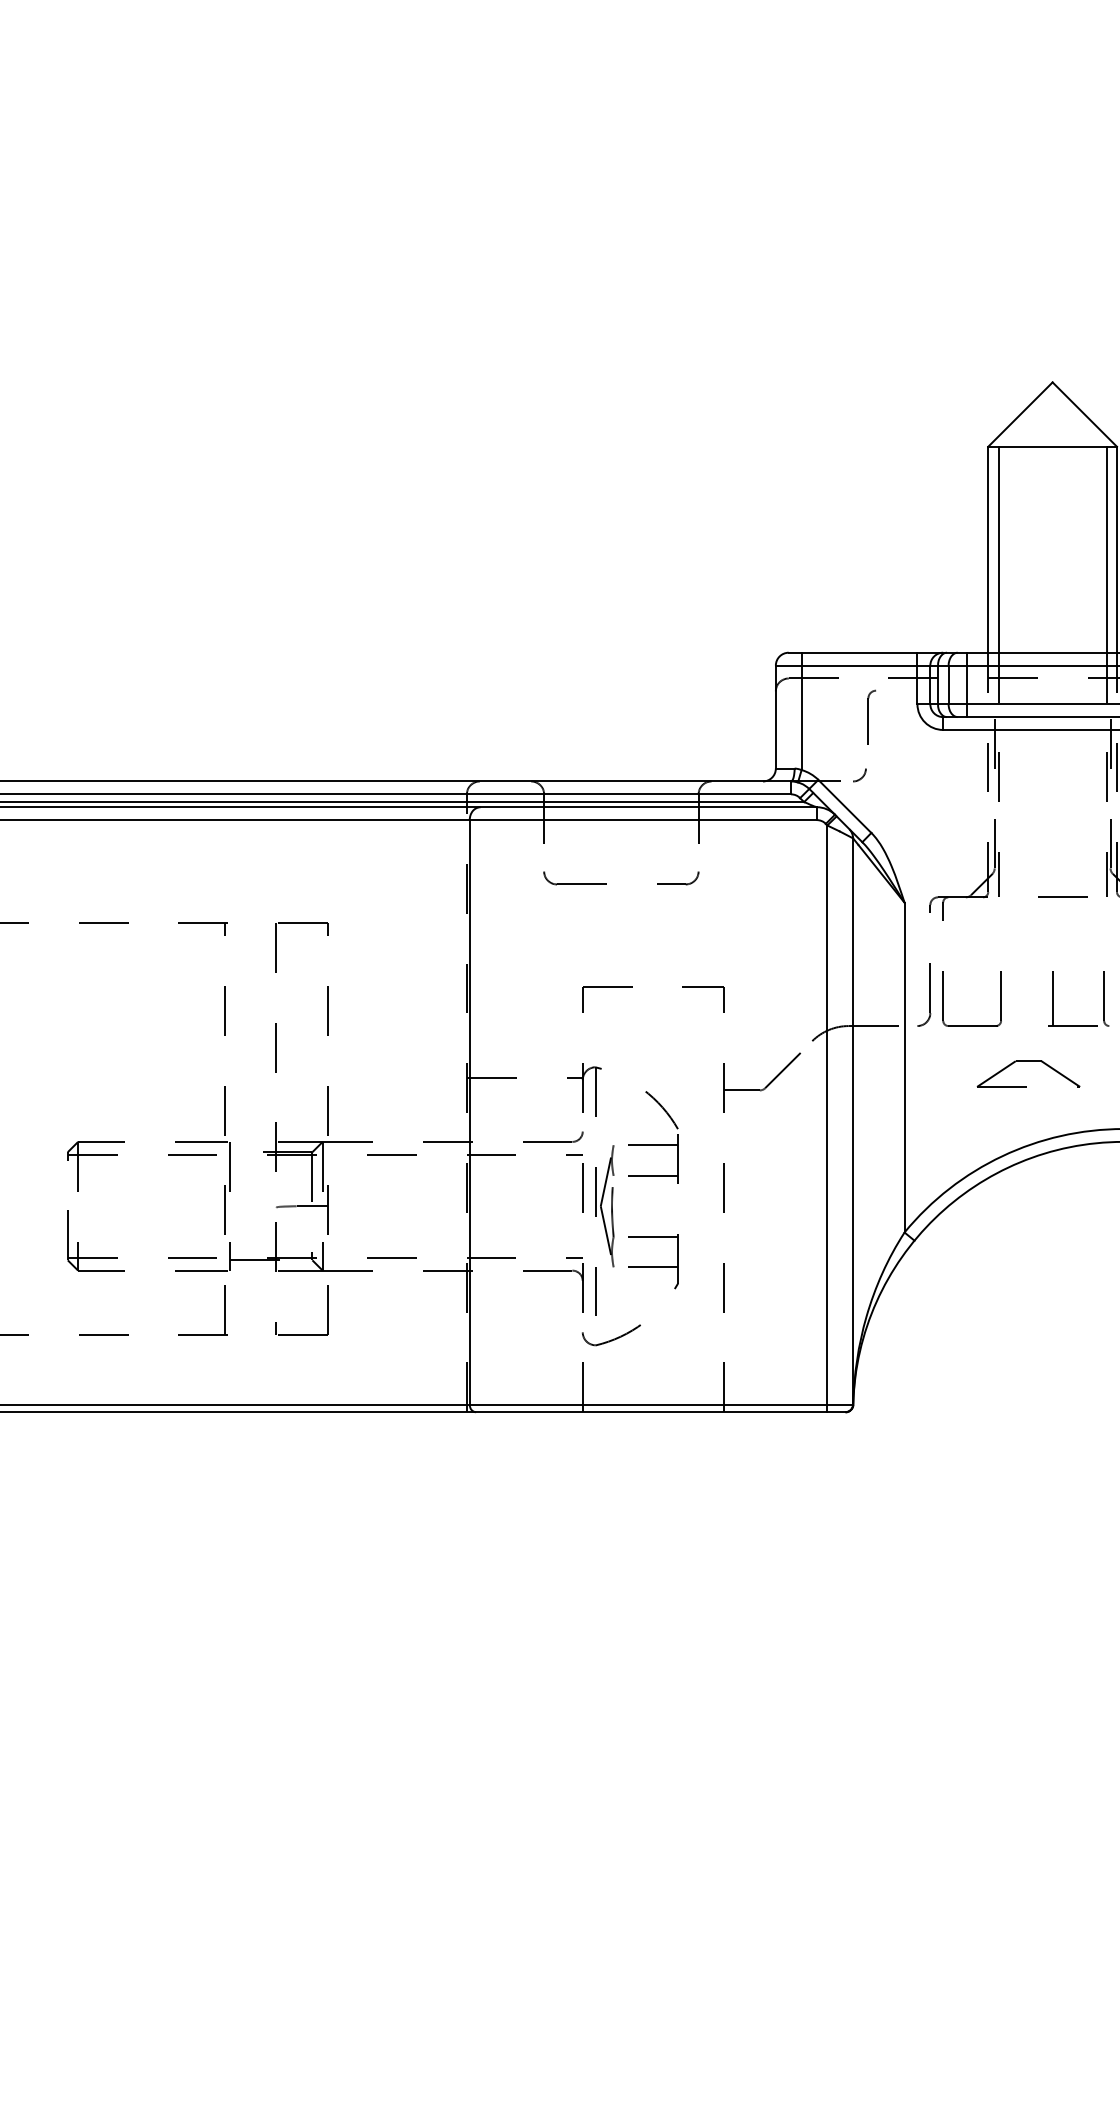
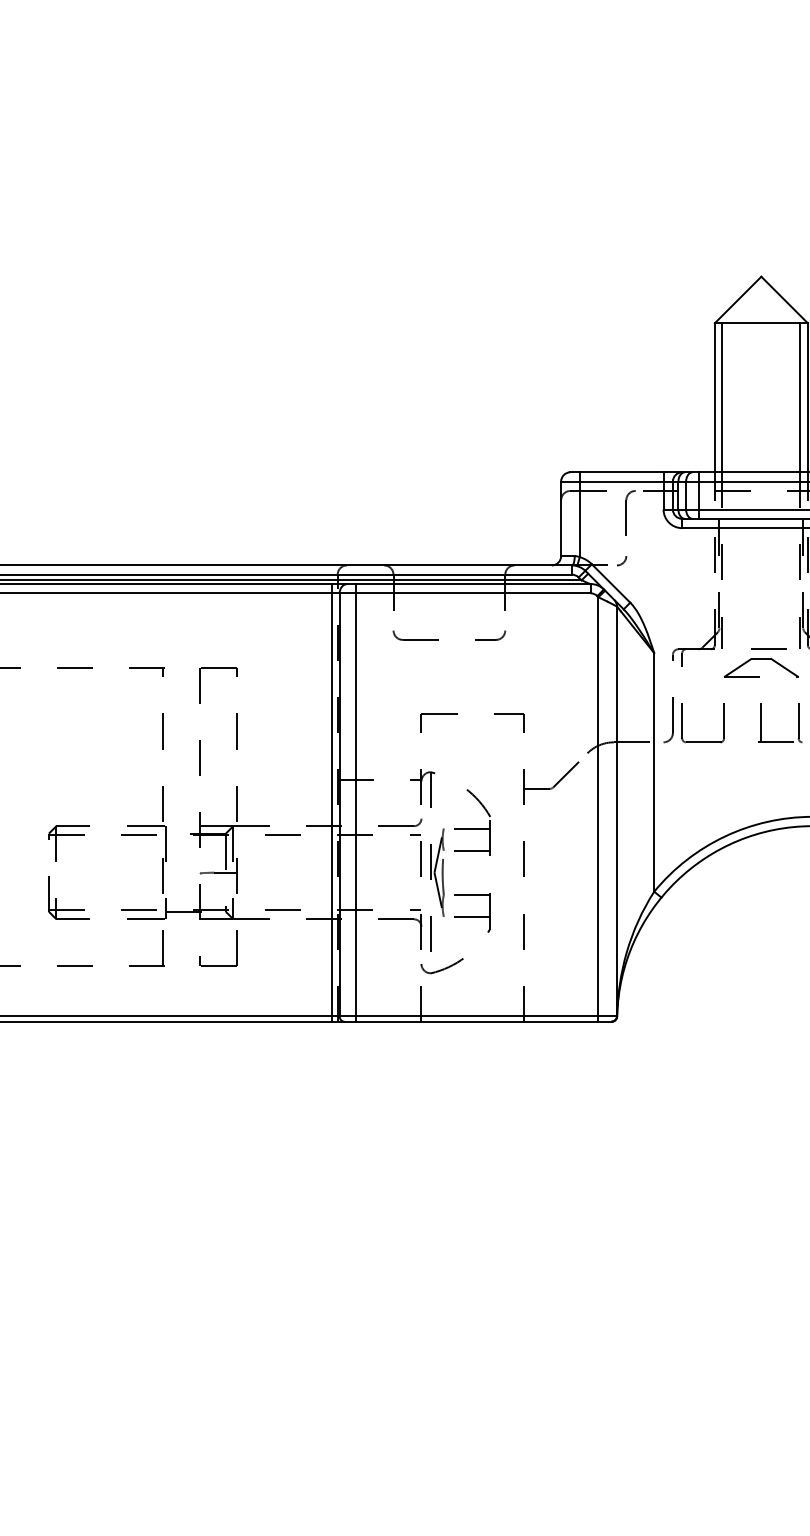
part: (871, 708) -> (630, 512), size x1.67
part: (1028, 1061) -> (761, 658), moved
line: (458, 1109) -> (331, 802), added
line: (491, 1109) -> (355, 802), added

